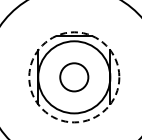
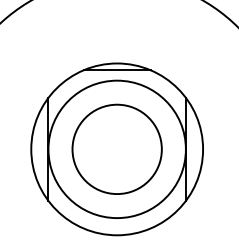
circle: (73, 76) -> (115, 147), size x1.67
circle: (74, 77) -> (117, 149), dashed -> solid

